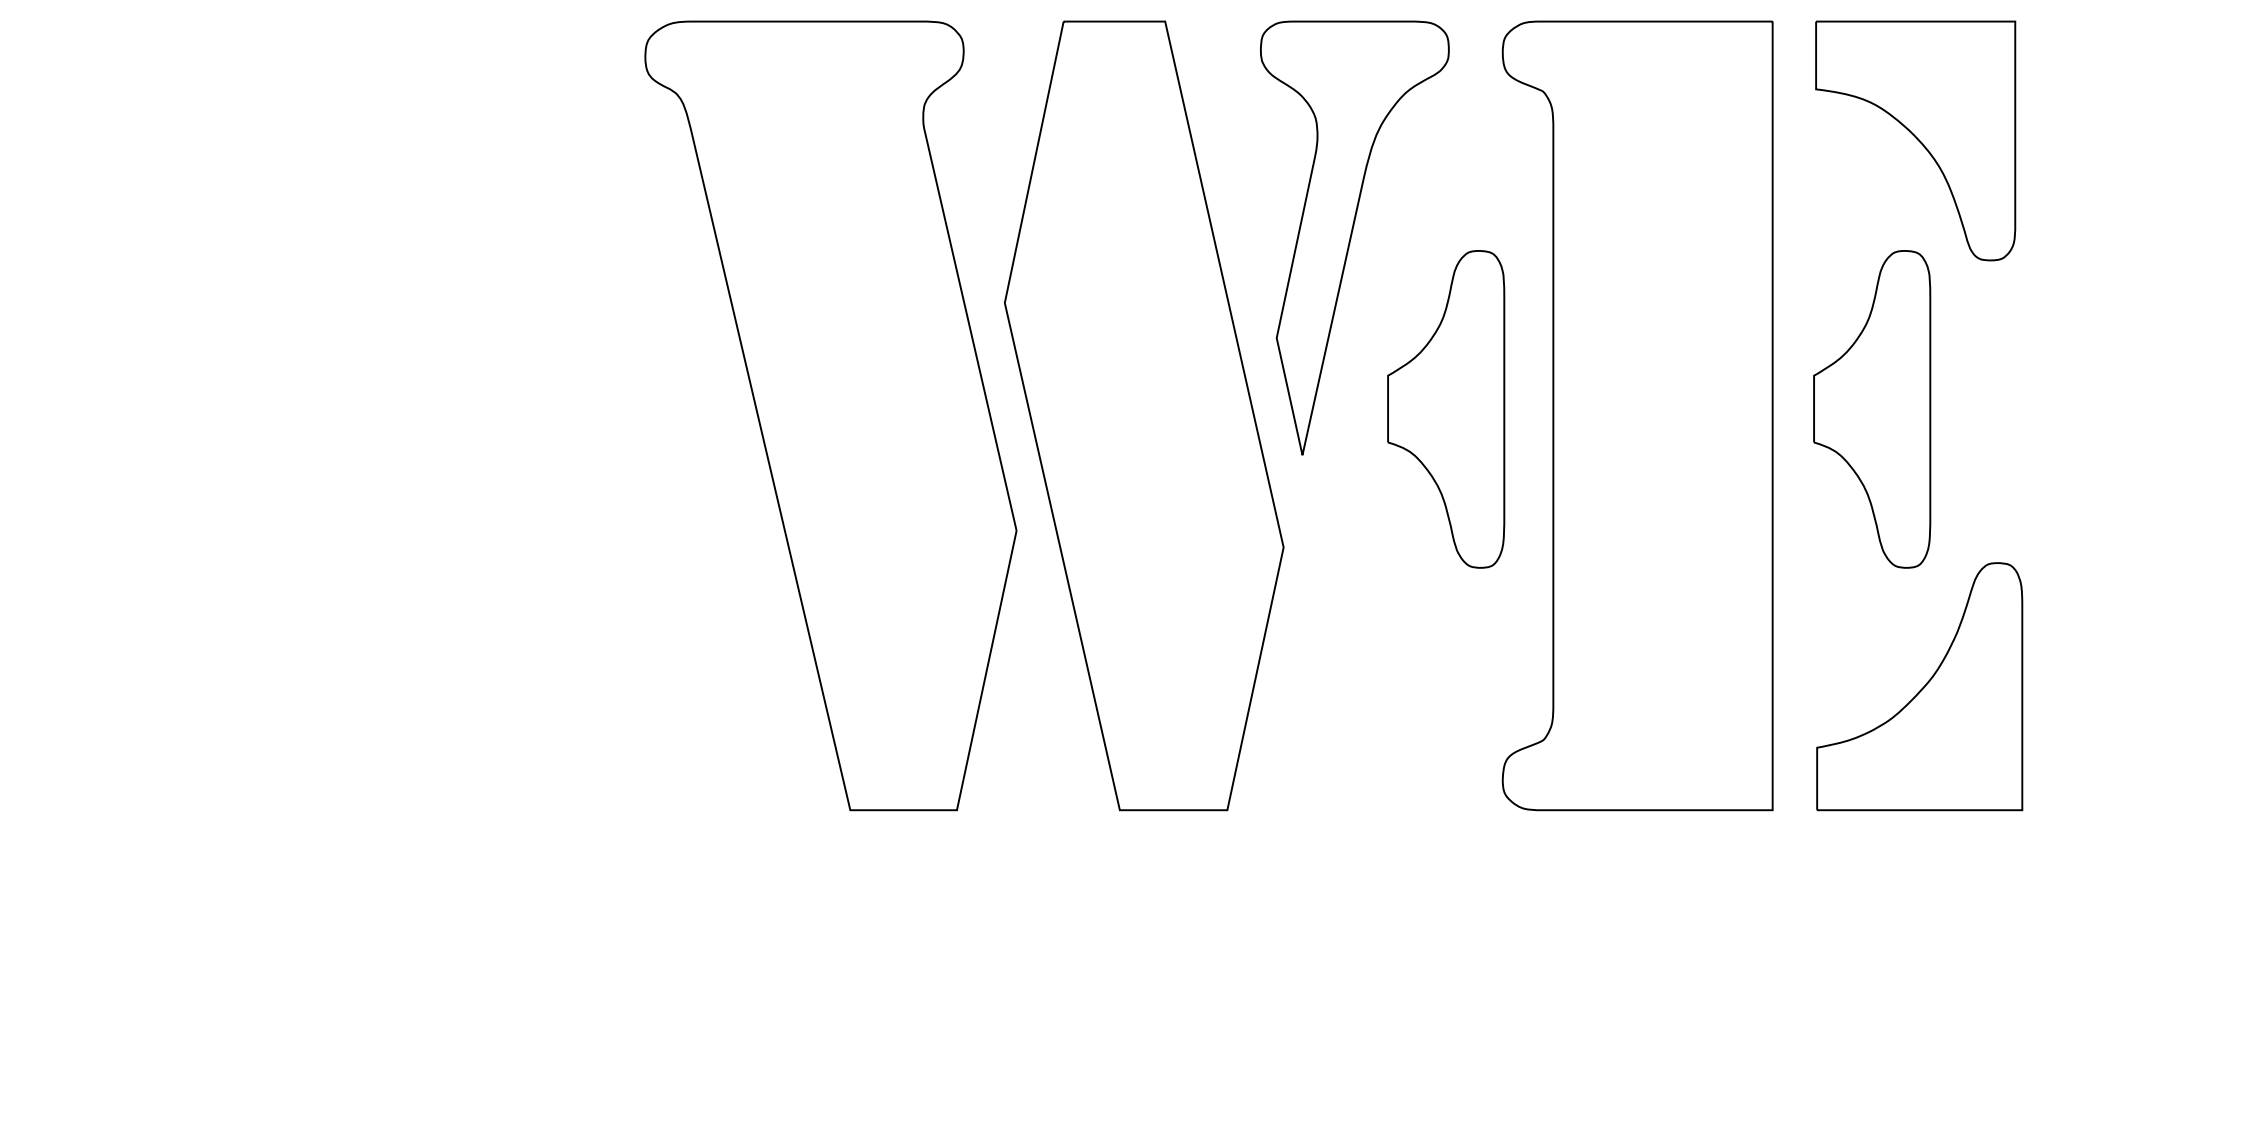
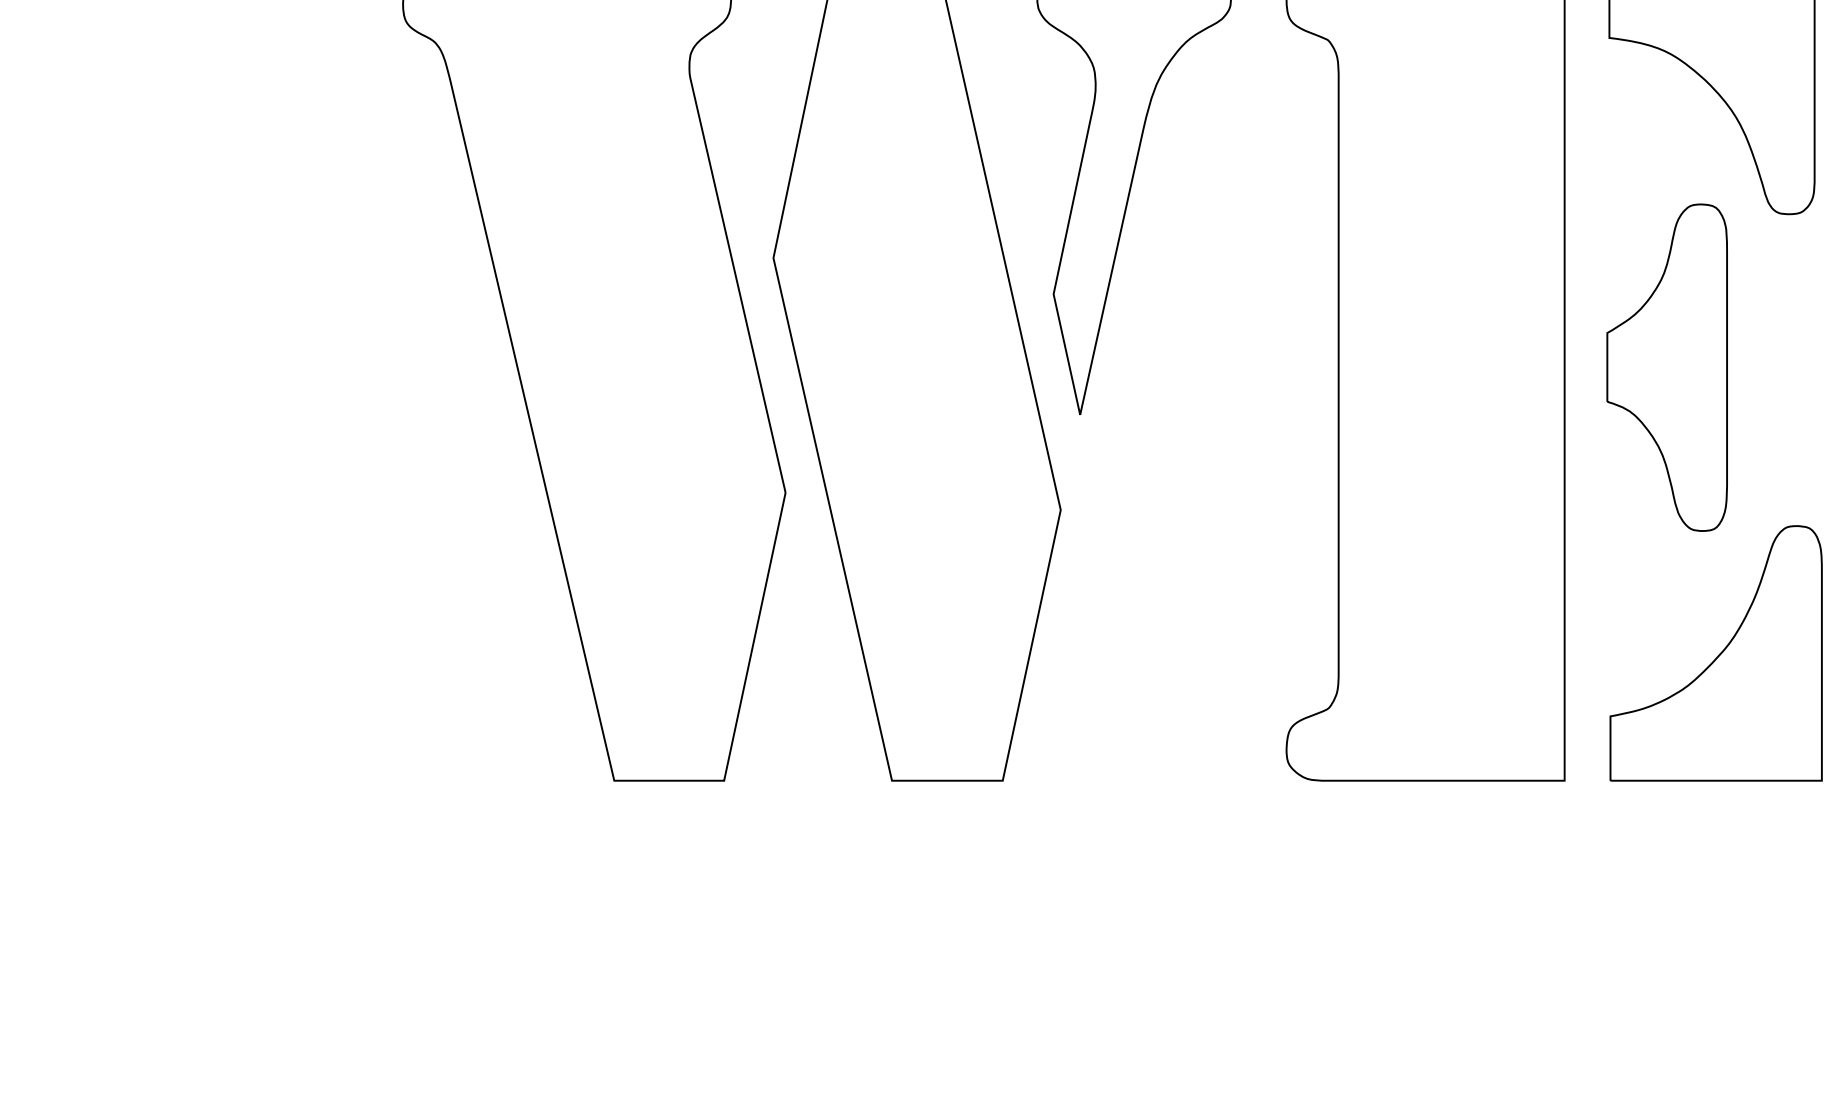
part: (1446, 409) -> (1228, 367), removed

